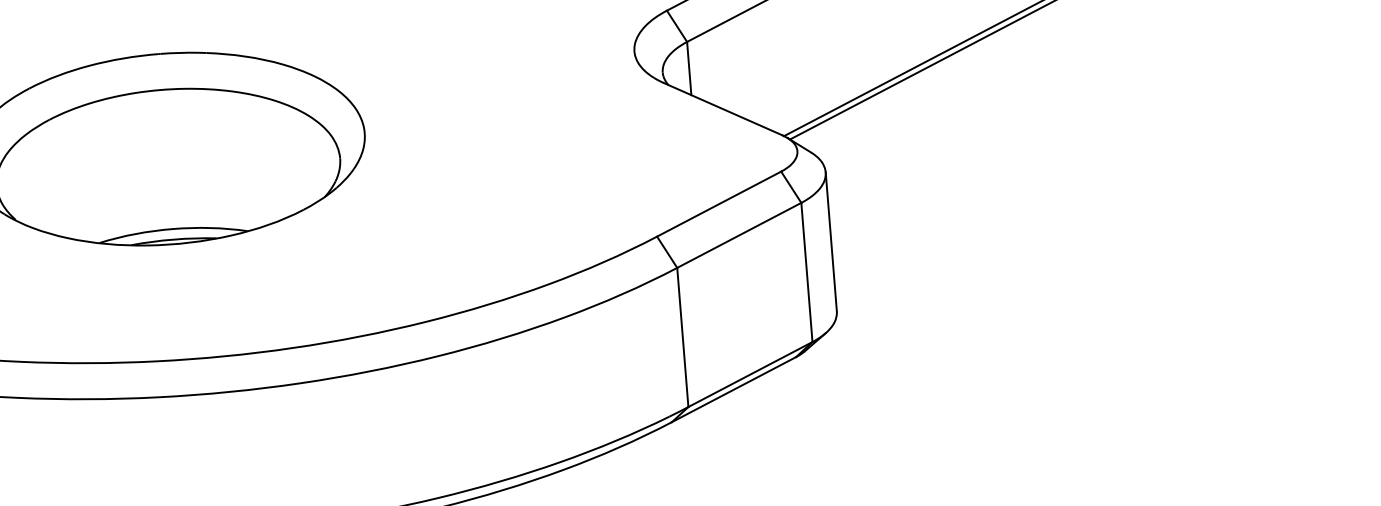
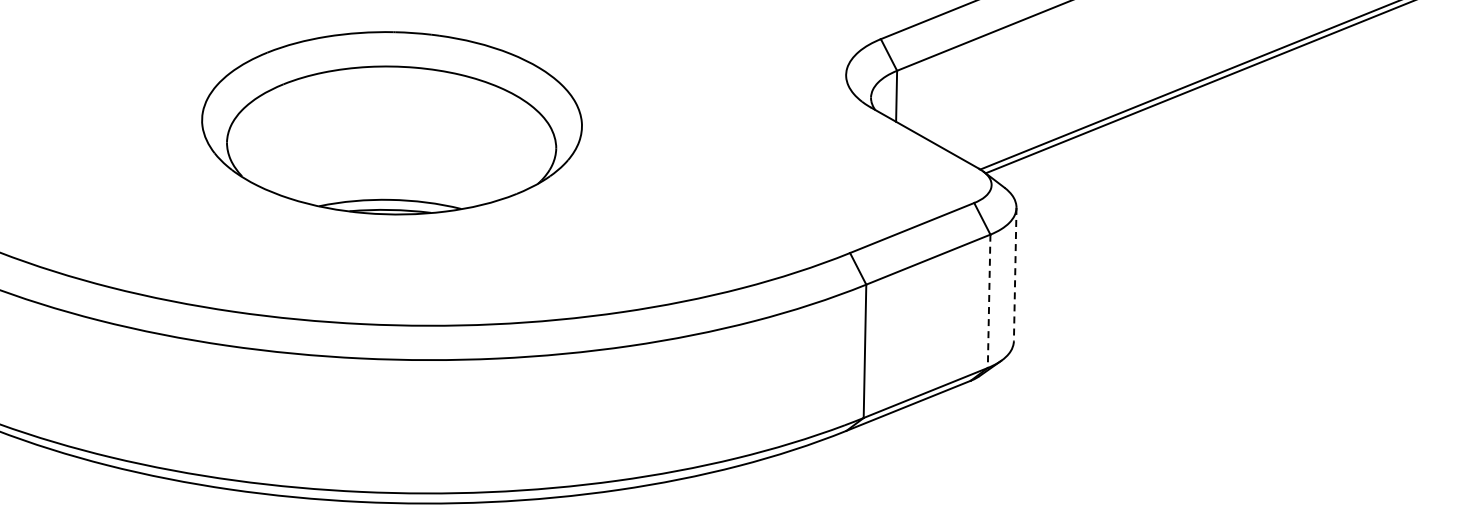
line: (831, 241) -> (1015, 274), solid -> dashed
line: (807, 272) -> (989, 301), solid -> dashed

